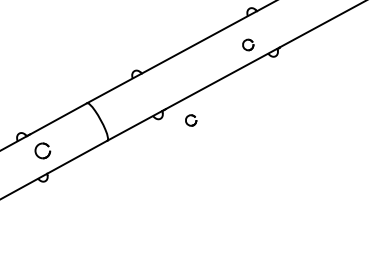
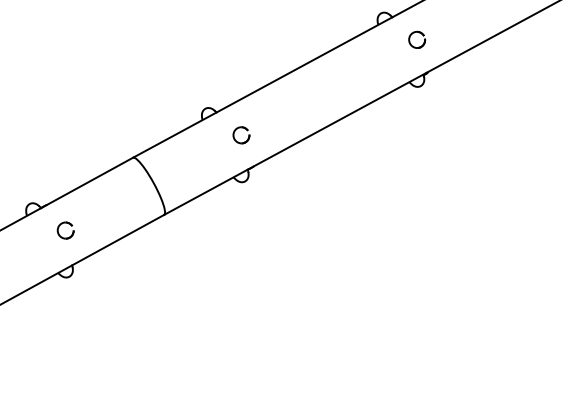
part: (248, 44) -> (417, 39), moved
part: (191, 120) -> (241, 135), moved
part: (43, 150) -> (66, 229), size x0.71

